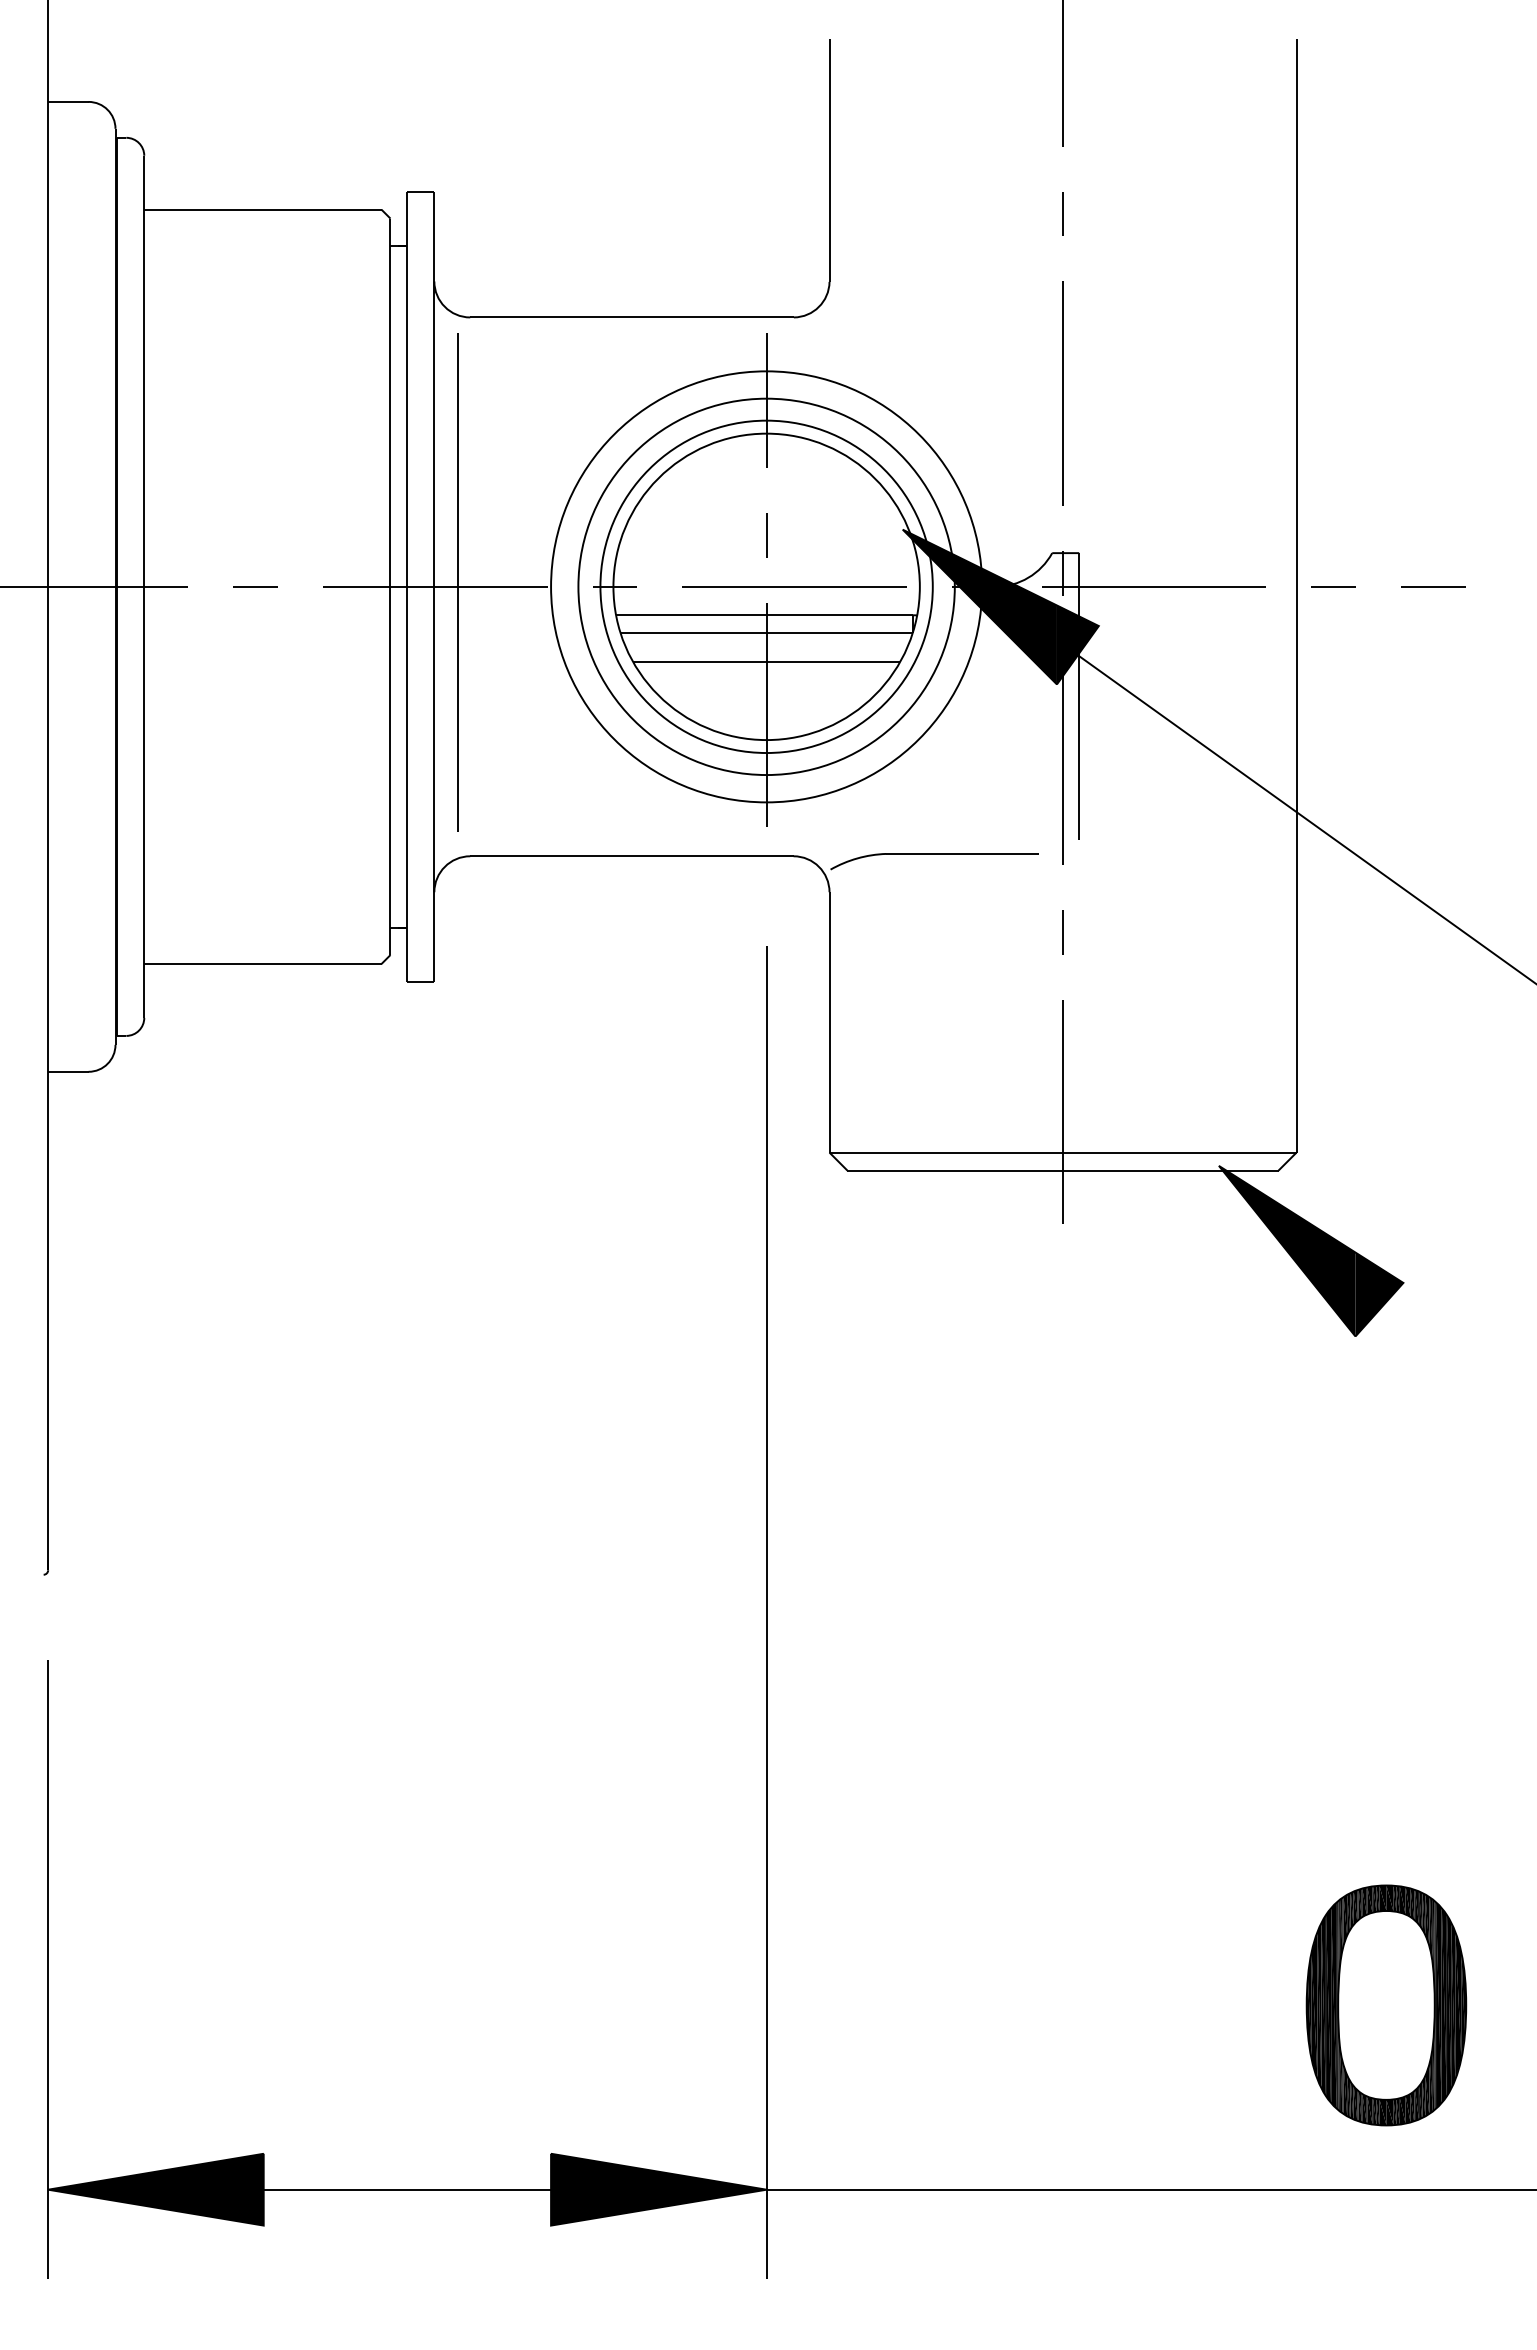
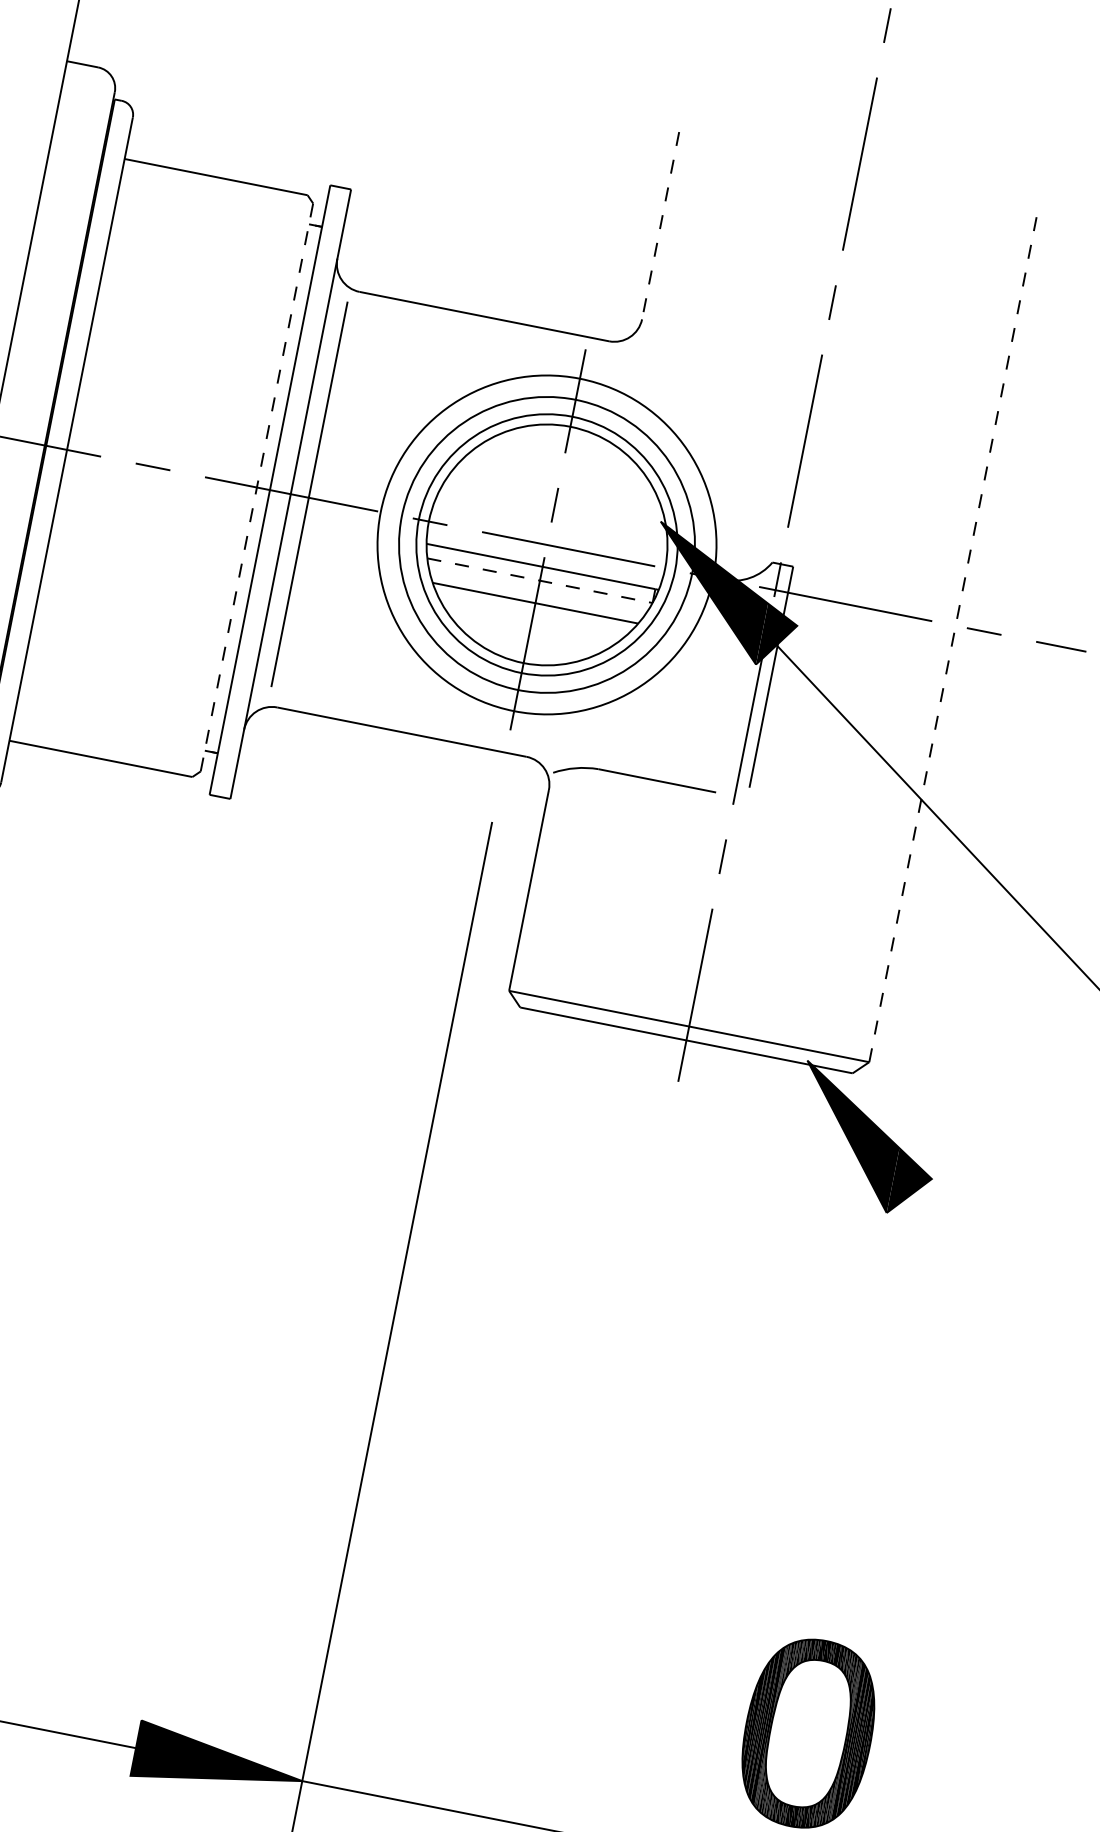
line: (829, 160) -> (660, 225), solid -> dashed
line: (390, 586) -> (257, 487), solid -> dashed
line: (1296, 595) -> (954, 632), solid -> dashed
line: (767, 633) -> (540, 581), solid -> dashed

